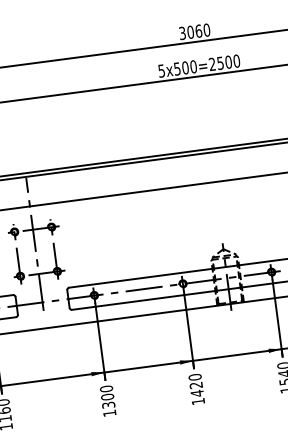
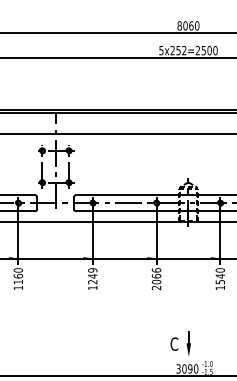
text: (182, 32) -> (179, 25), 3060 -> 8060
text: (185, 67) -> (178, 50), 5x500=2500 -> 5x252=2500
text: (196, 389) -> (156, 279), 1420 -> 2066
text: (107, 397) -> (92, 276), 1300 -> 1249

